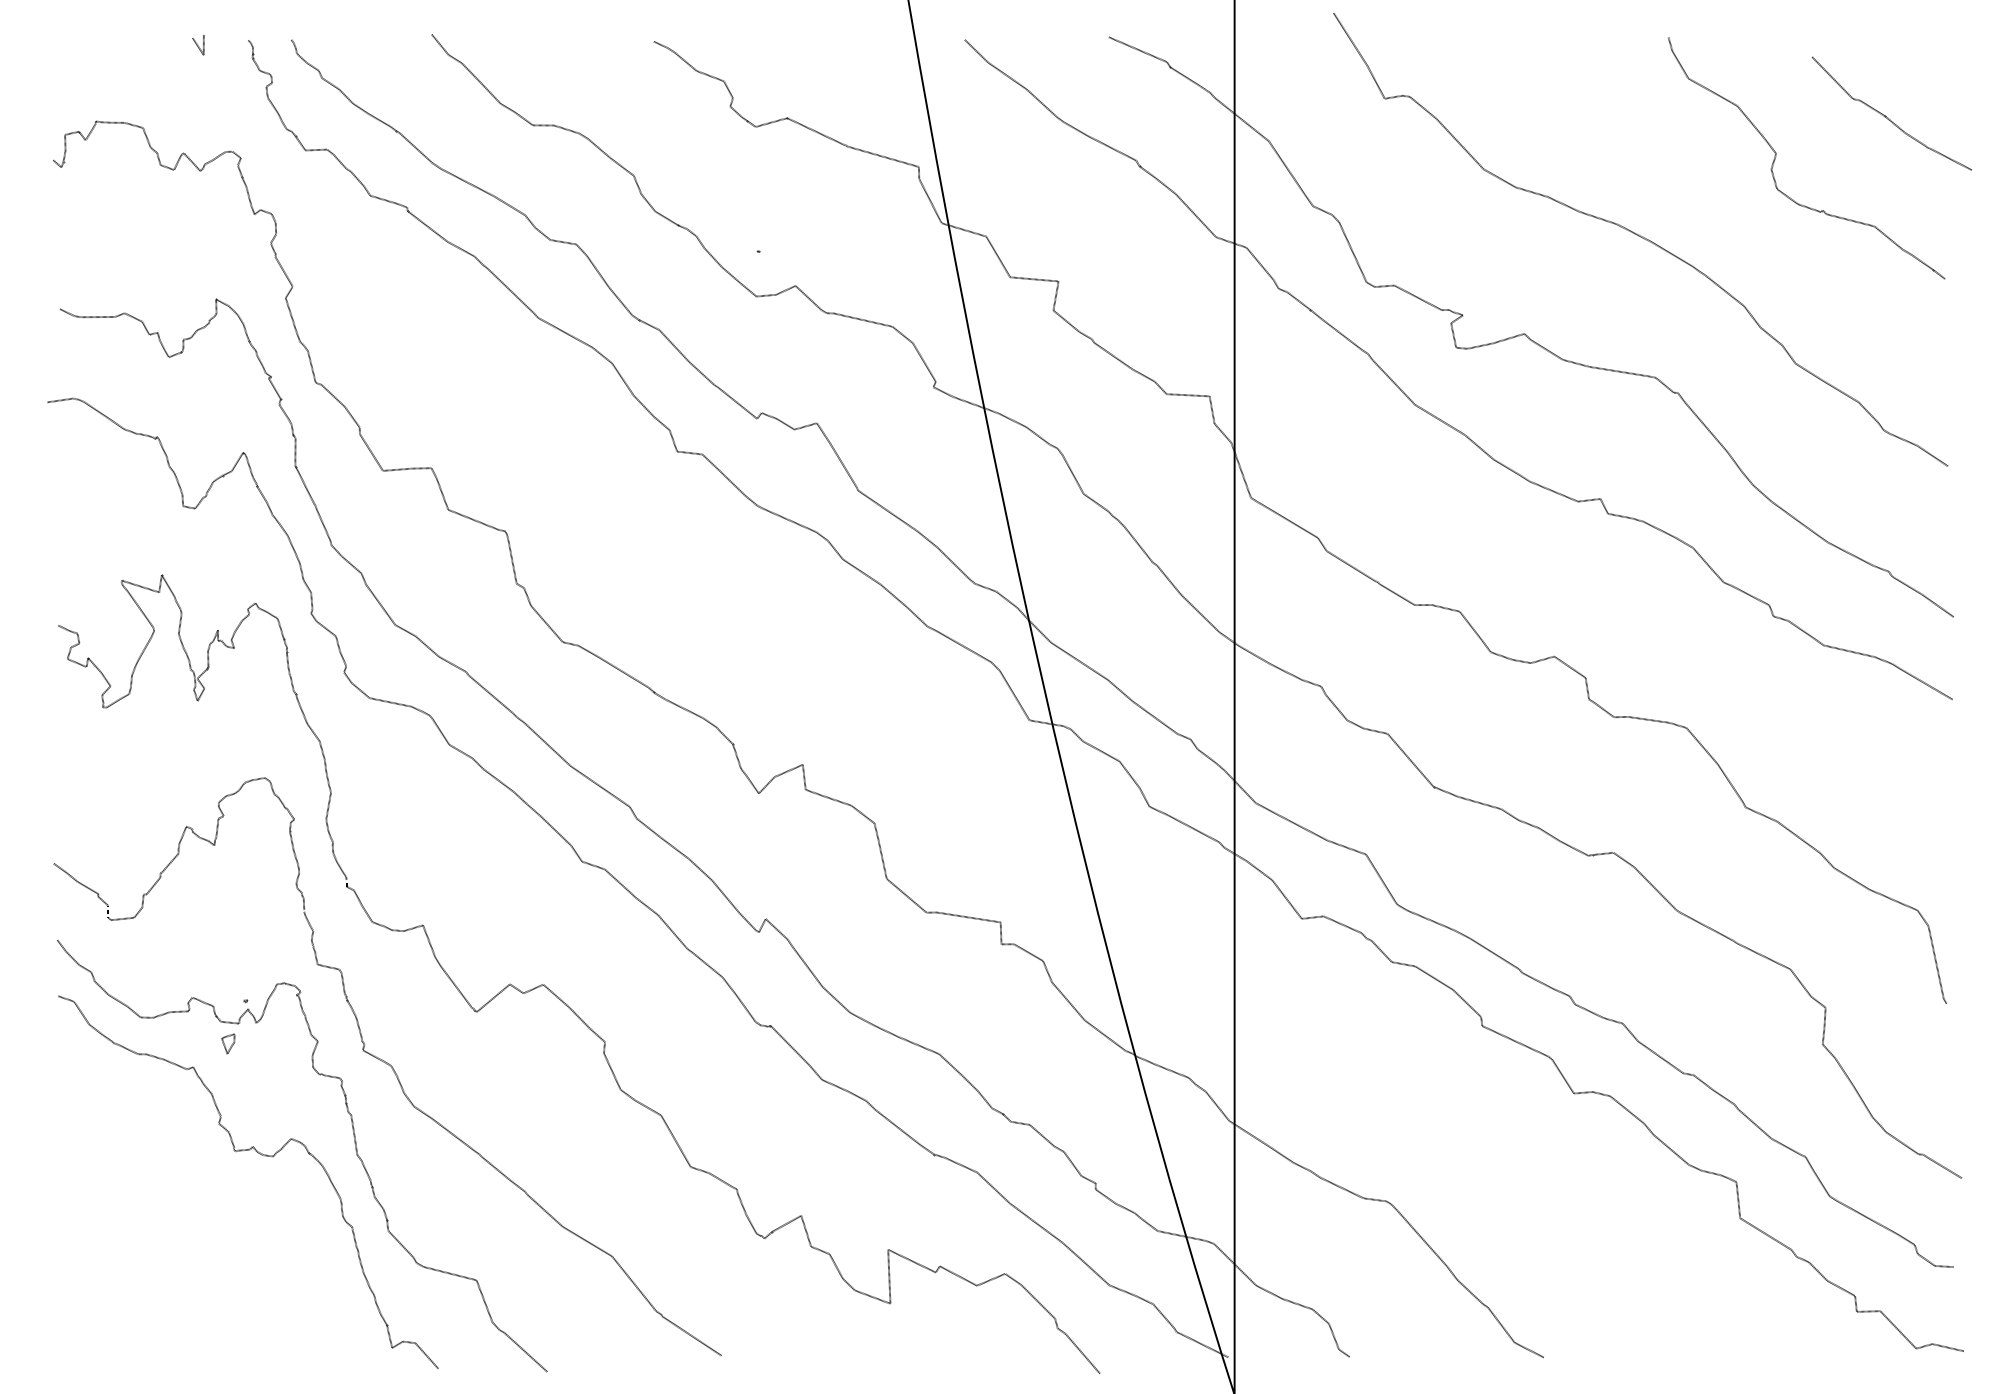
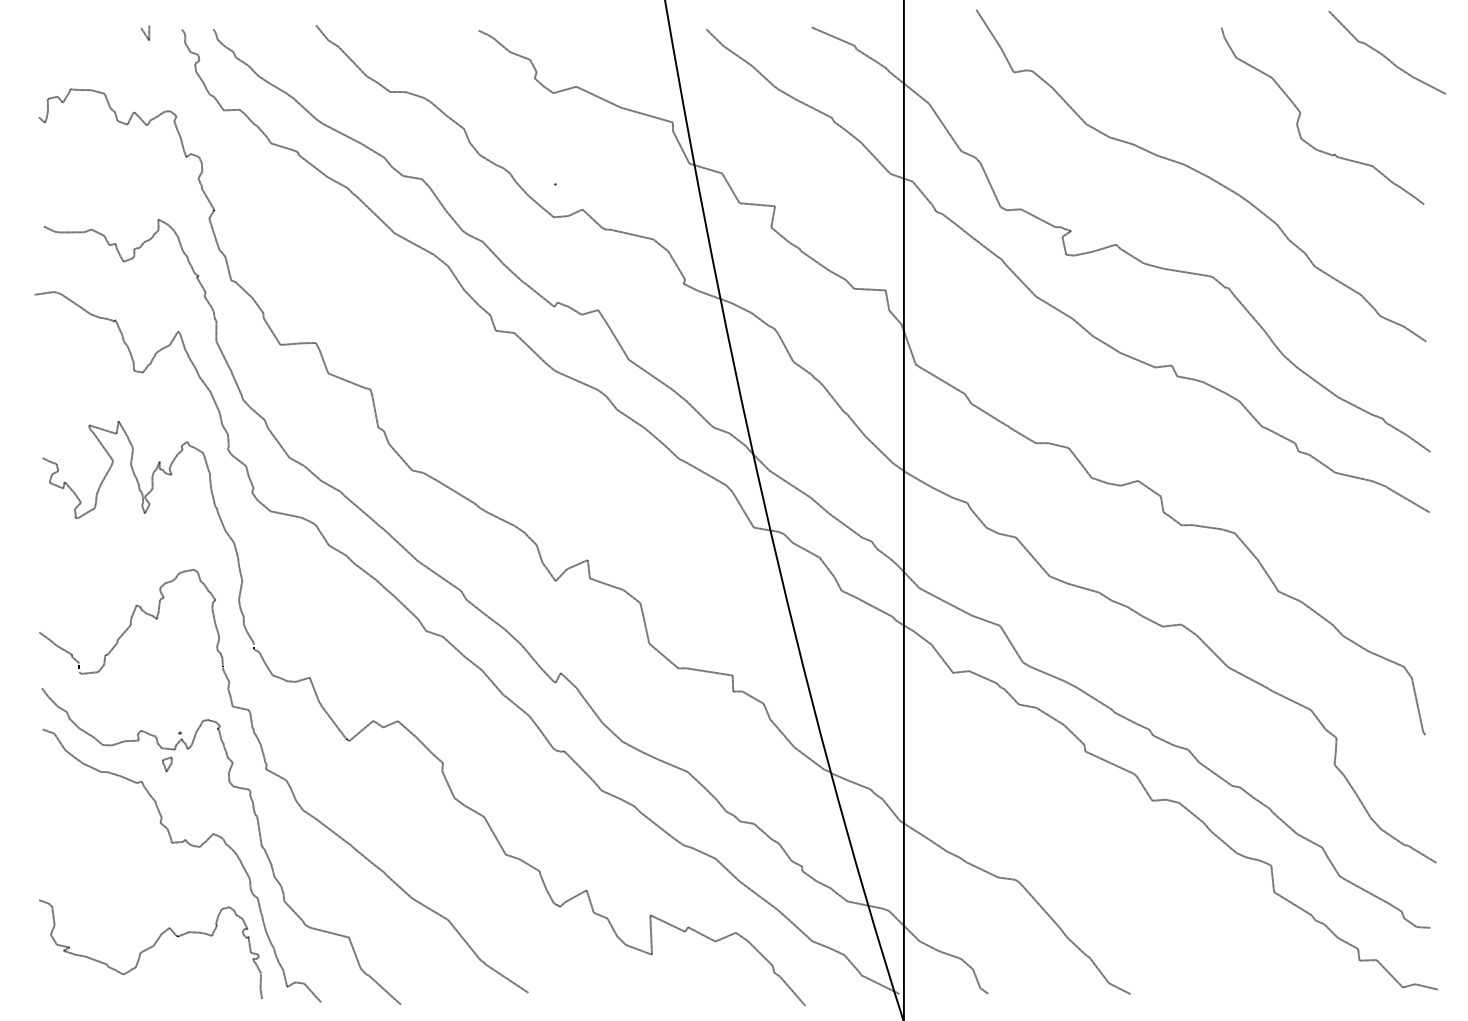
curve: (1889, 118) -> (1385, 56), moved
curve: (204, 1295) -> (149, 948), added

